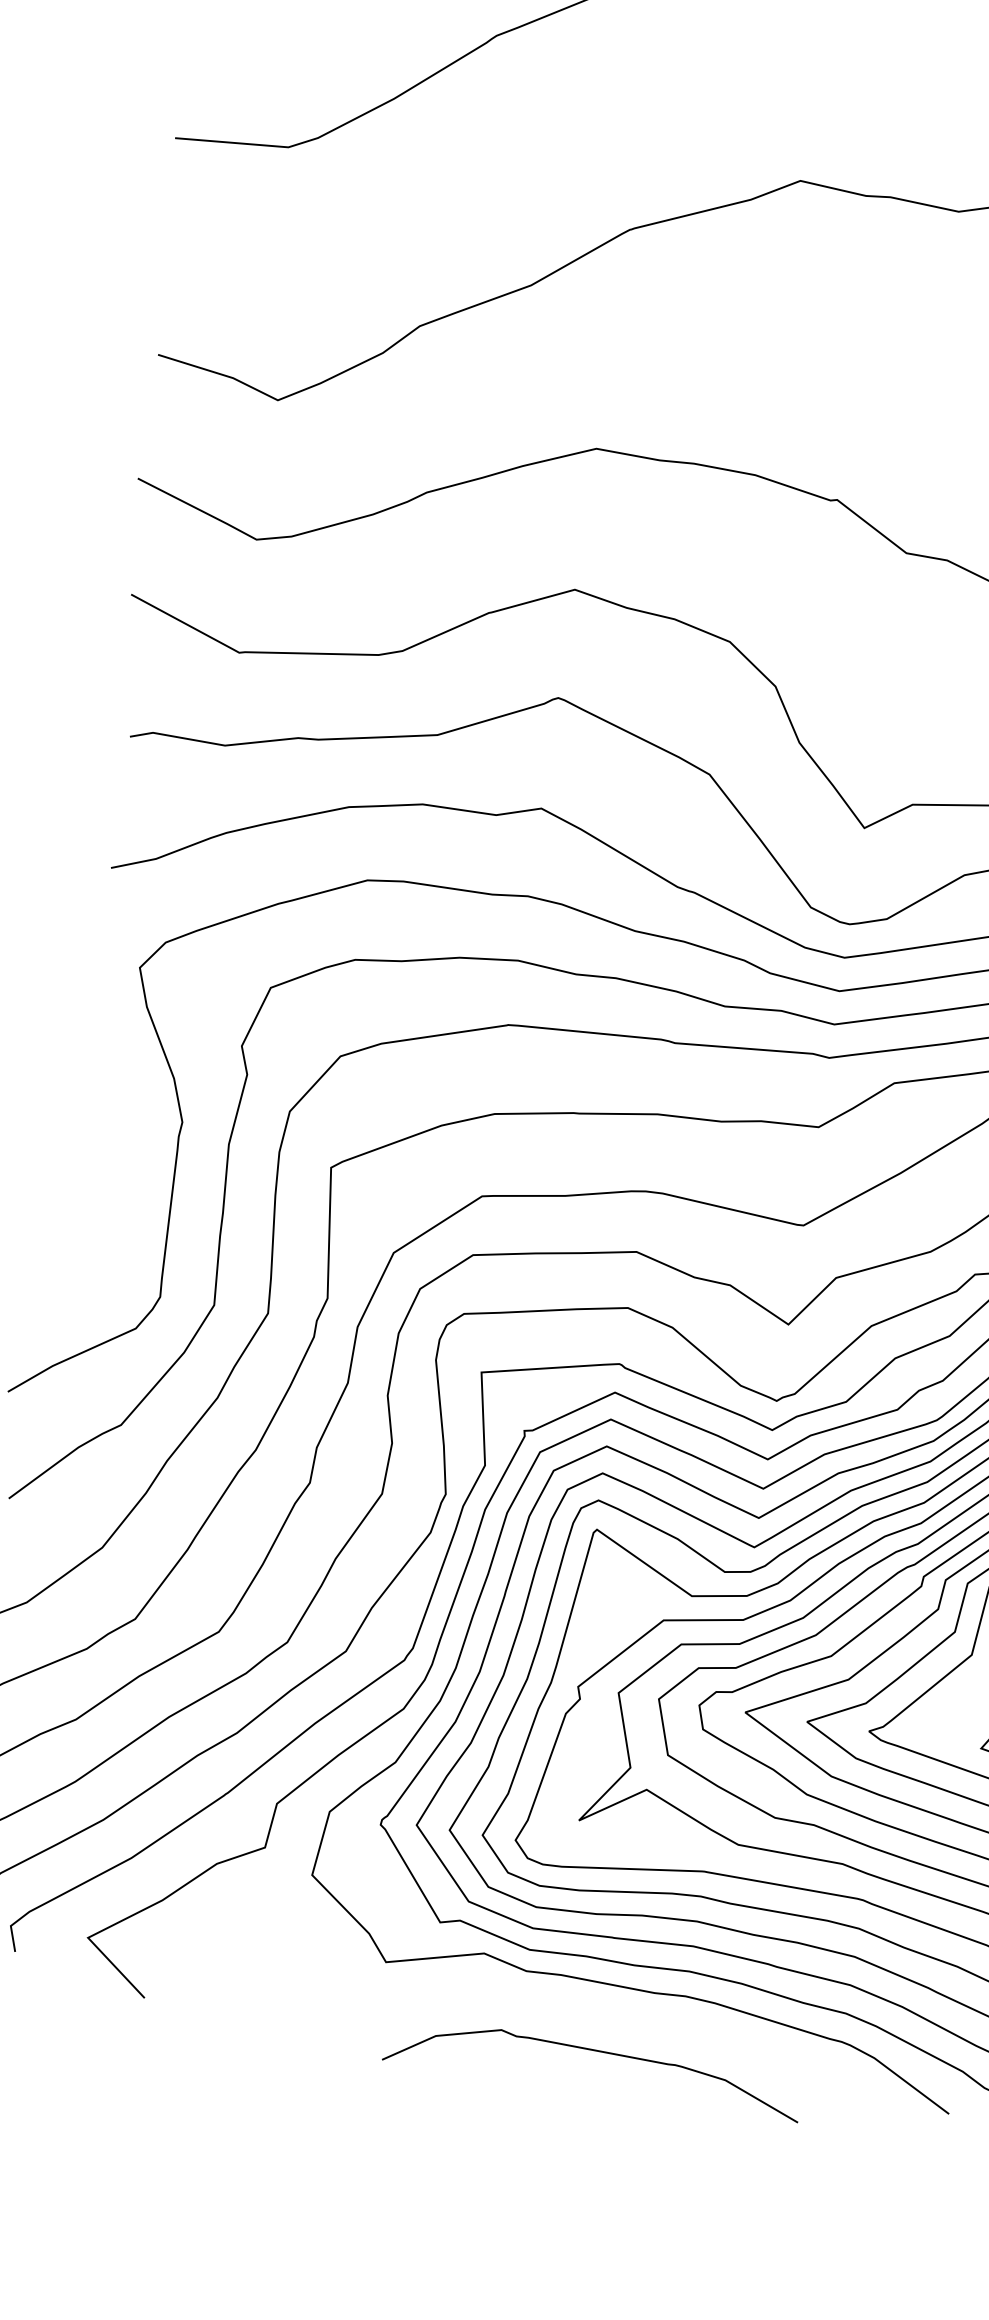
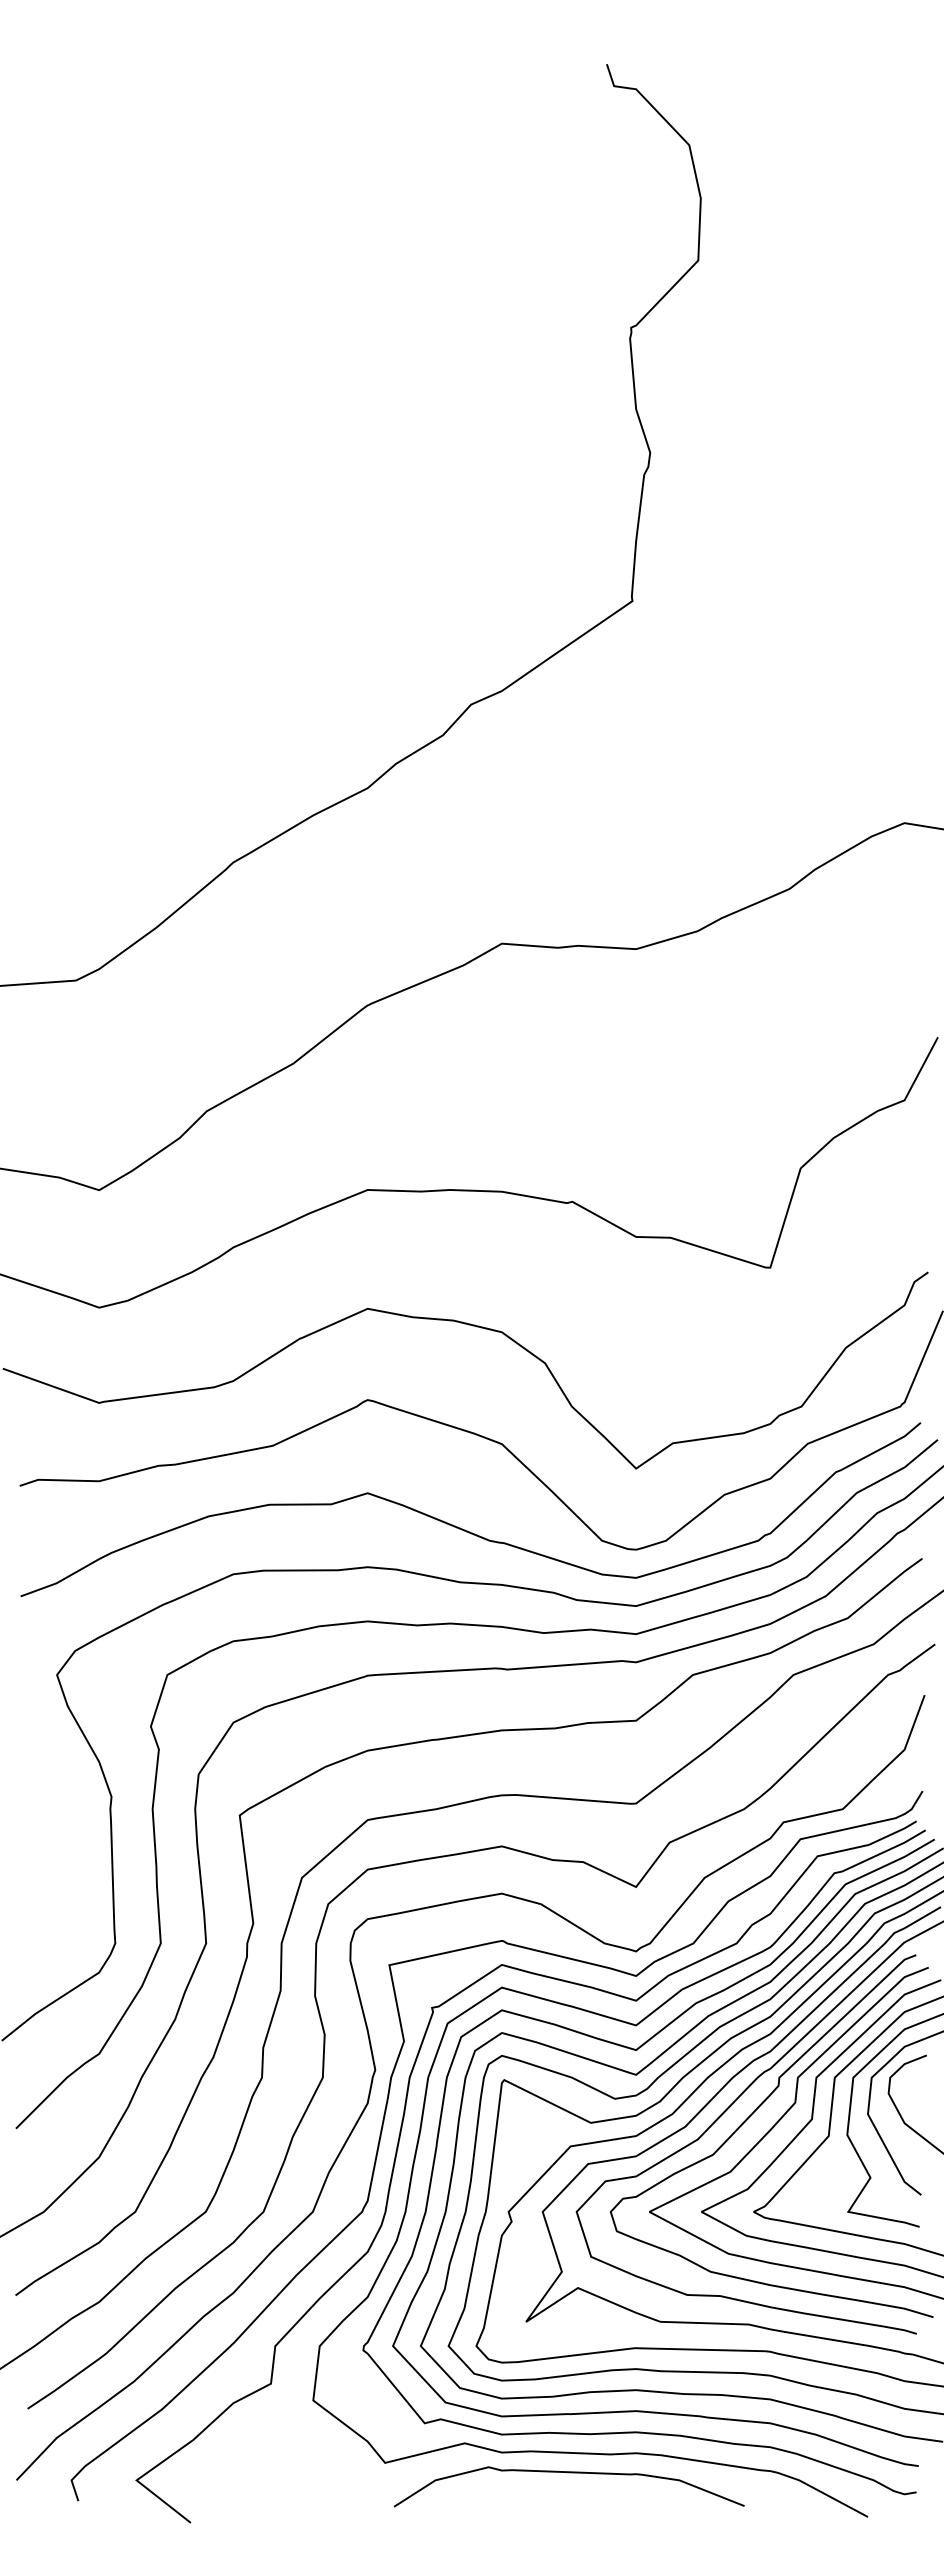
curve: (595, 2052) -> (568, 2473), moved

